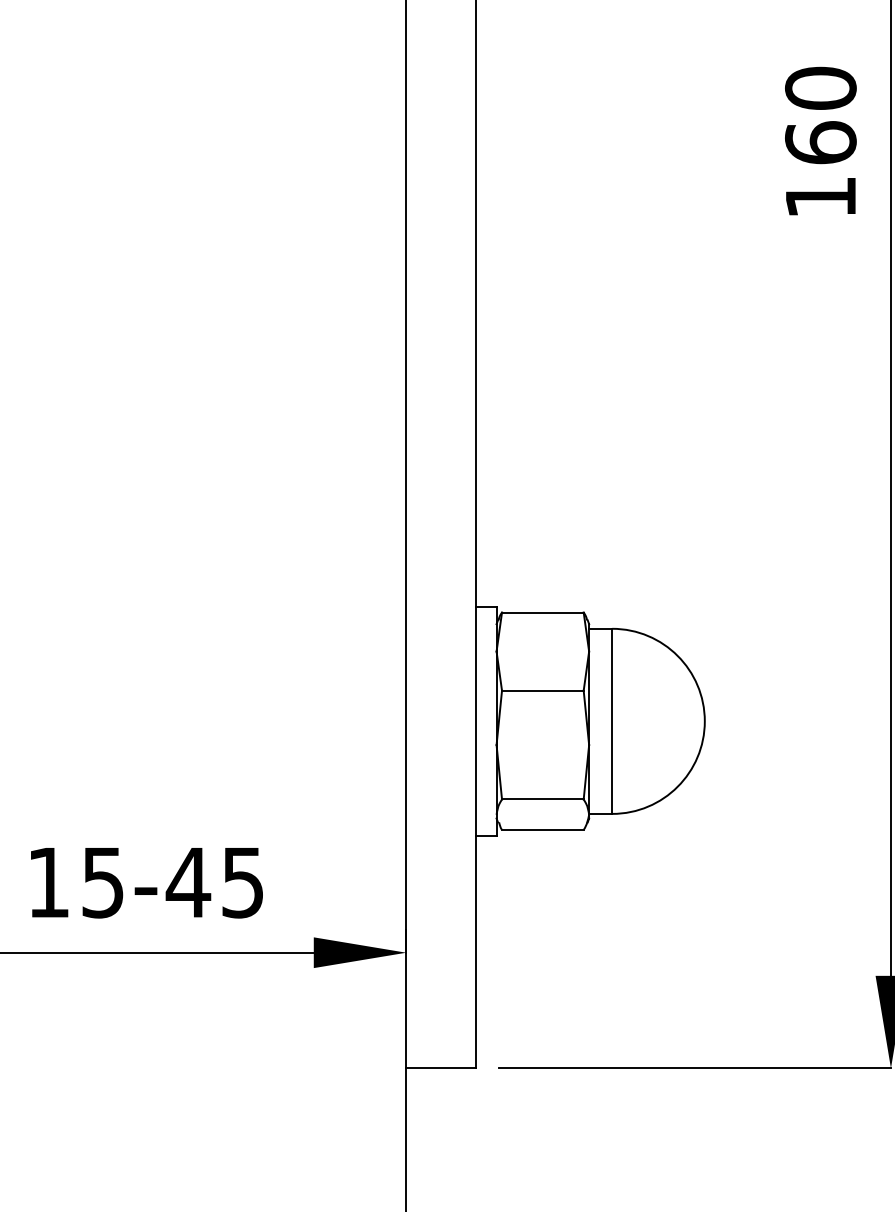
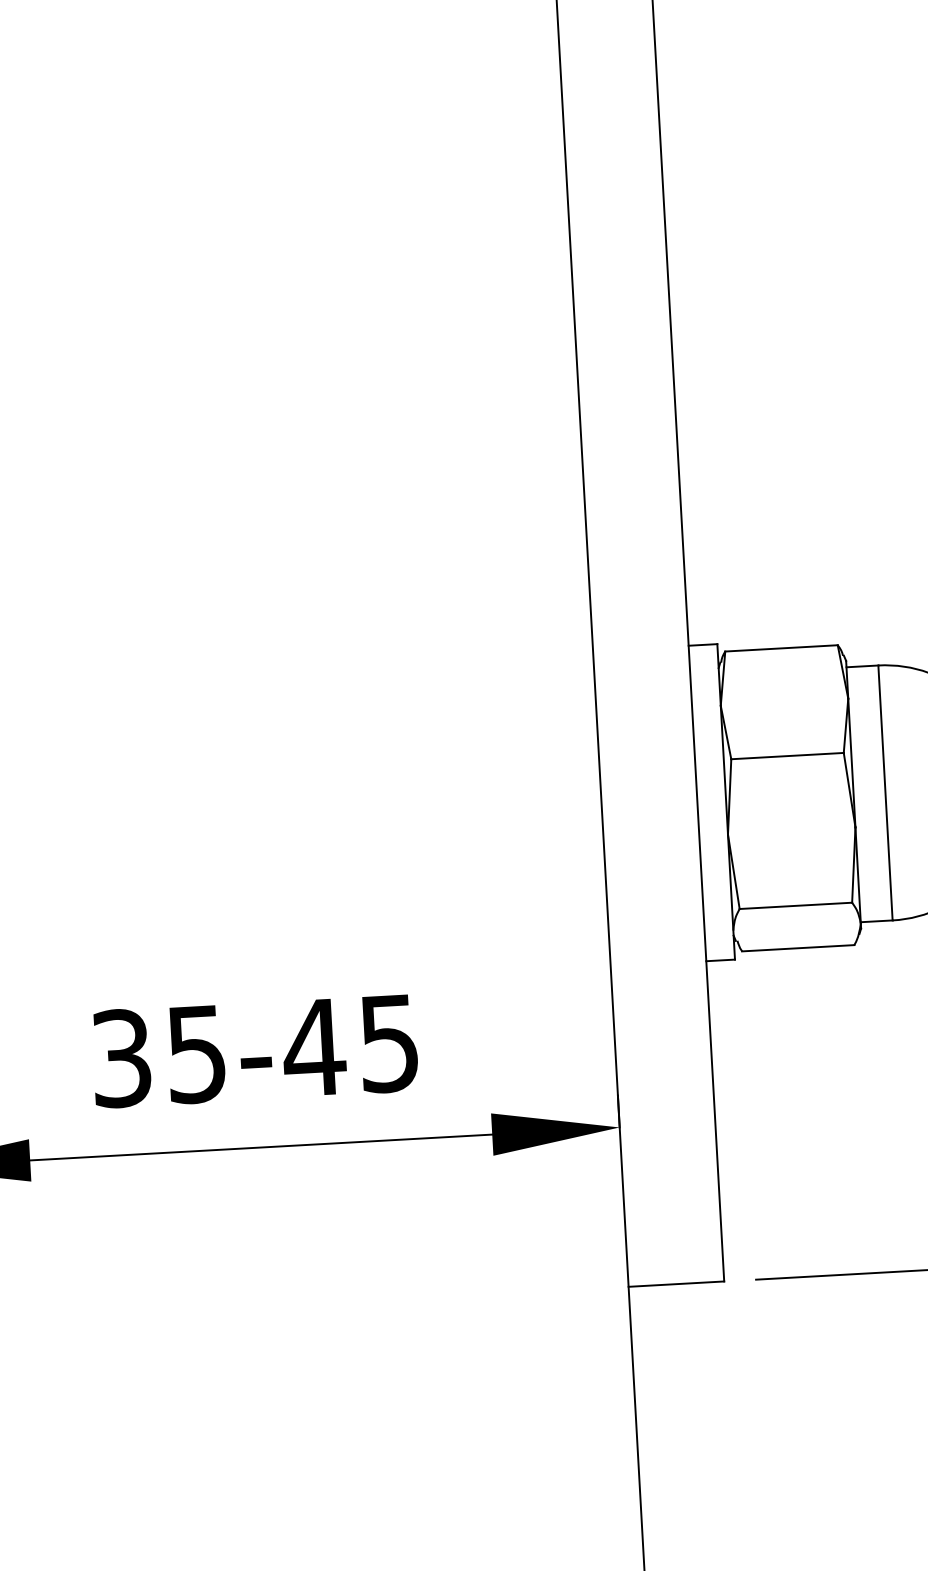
text: (48, 882) -> (121, 1058), 15-45 -> 35-45

